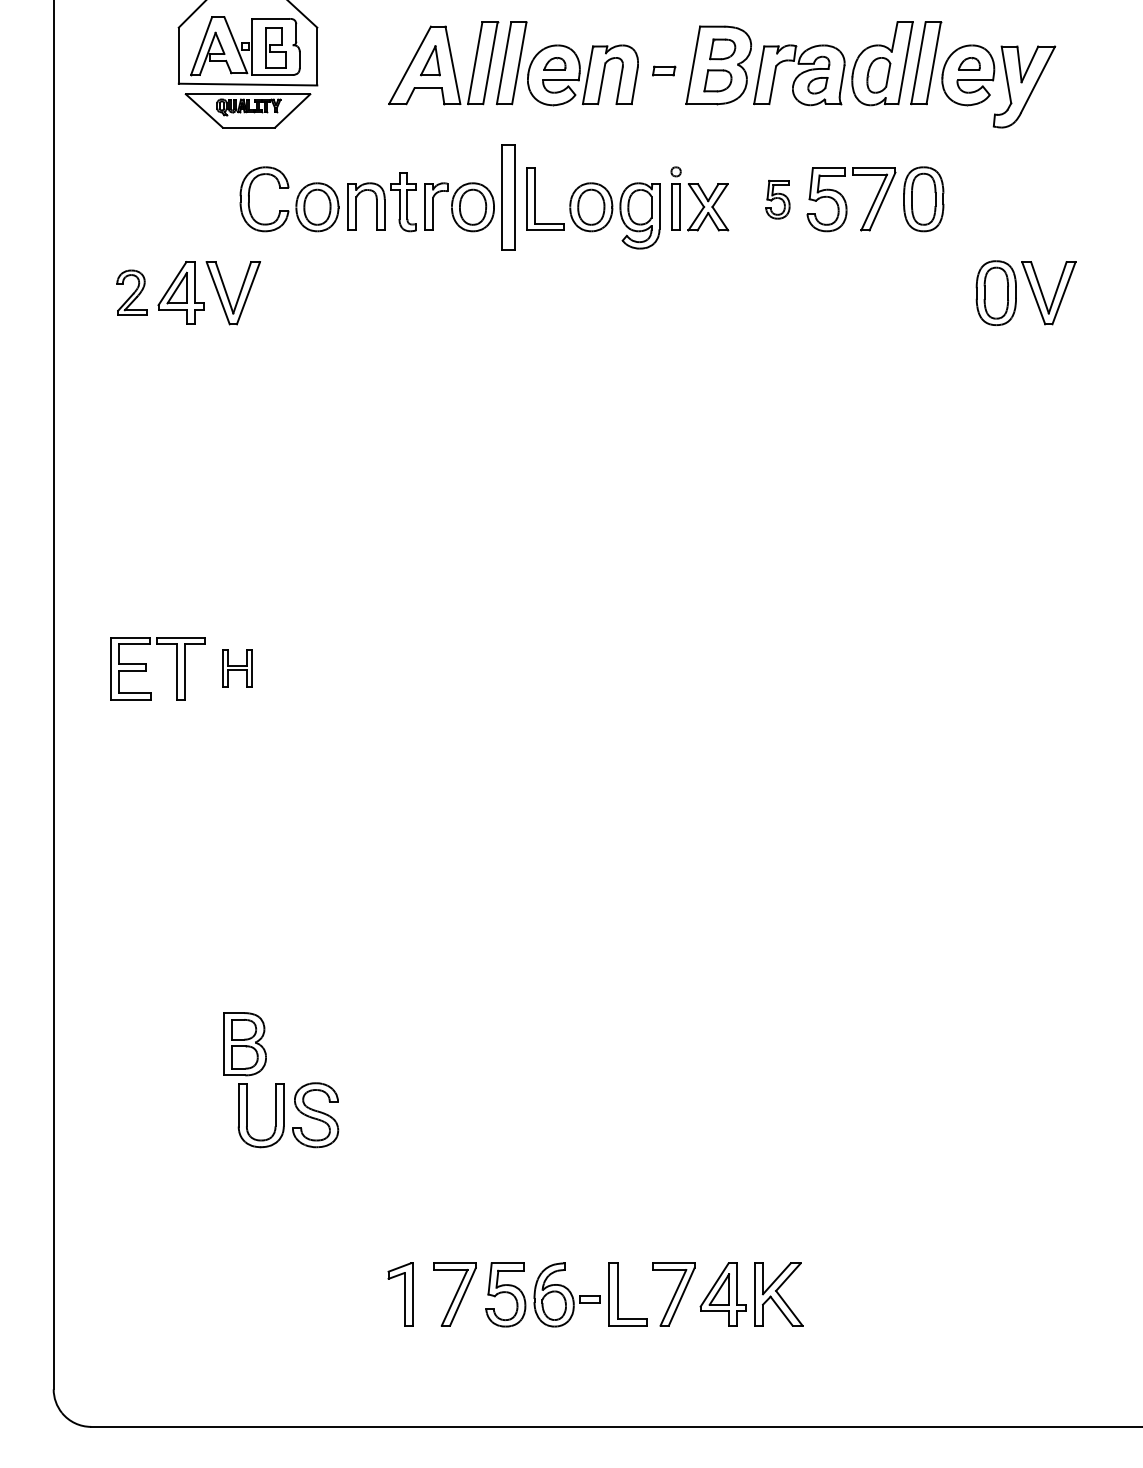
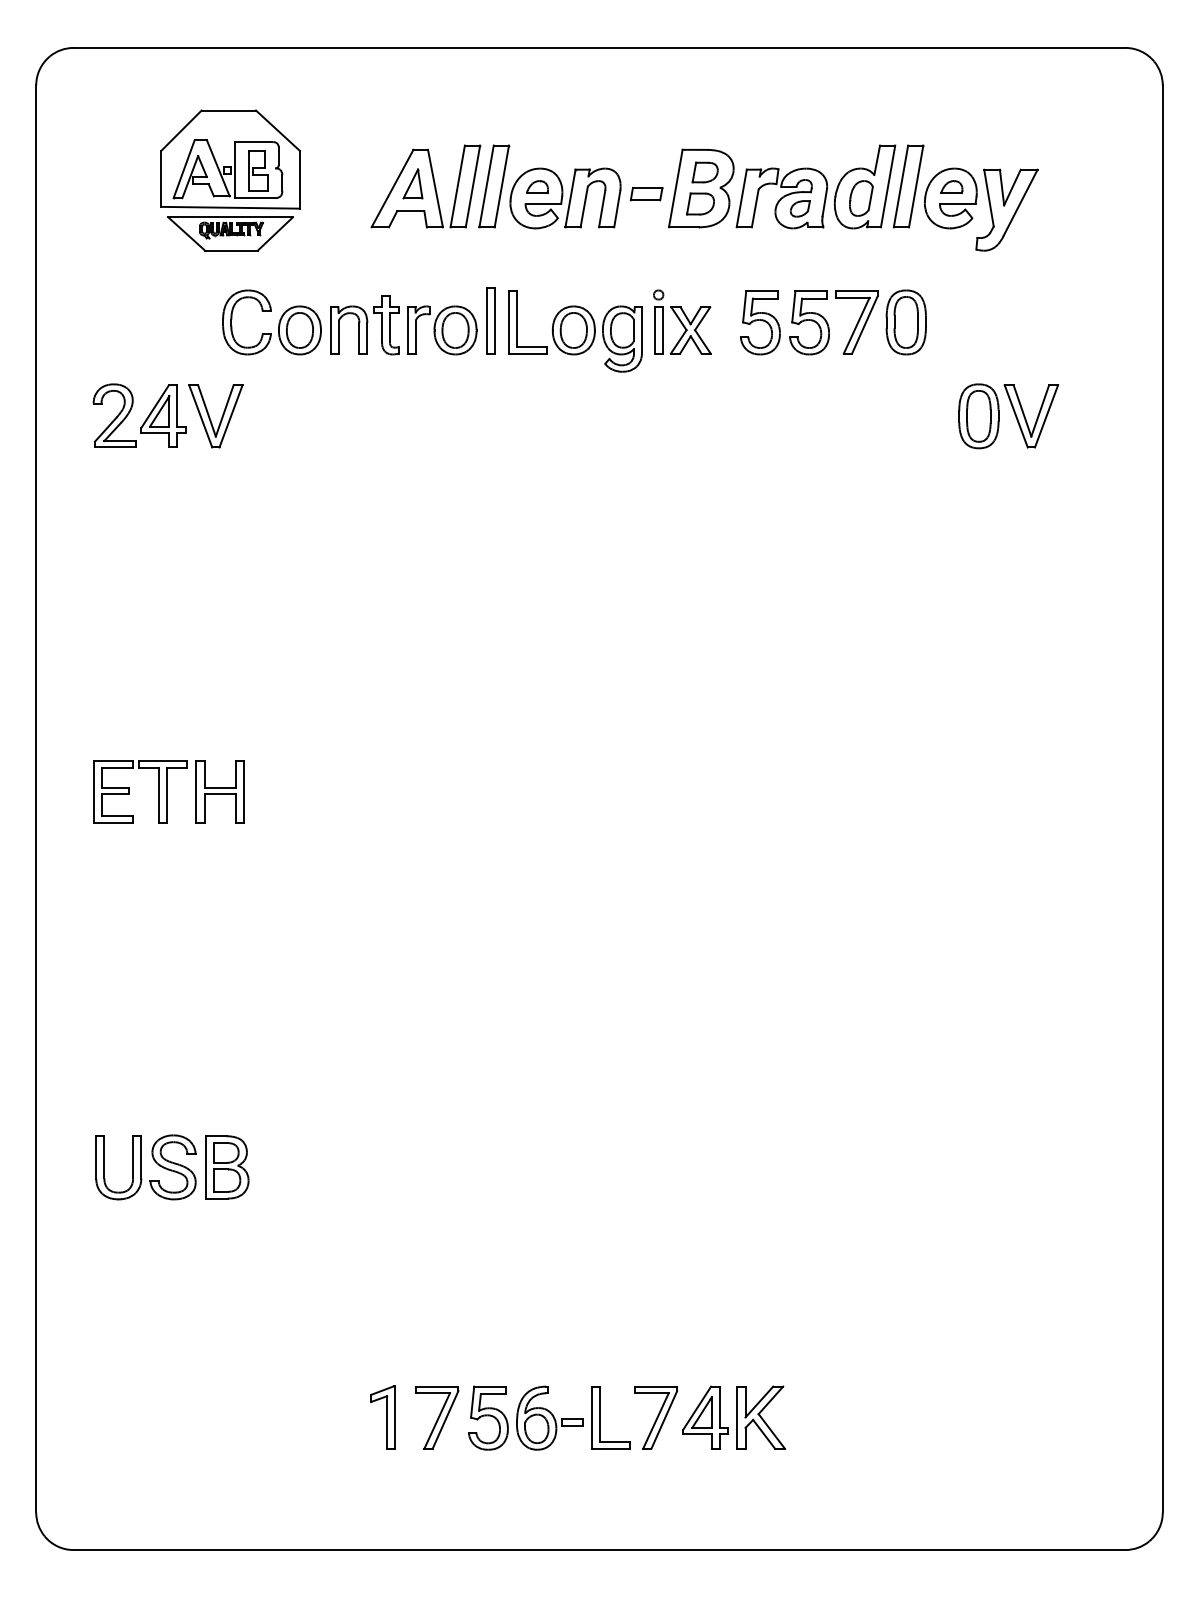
part: (663, 71) -> (646, 194), size x1.43
part: (507, 197) -> (490, 320), size x0.62
part: (777, 199) -> (760, 322), size x1.67
part: (131, 292) -> (114, 415), size x1.43
part: (236, 668) -> (219, 791), size x1.67
part: (287, 1115) -> (145, 1167), moved

